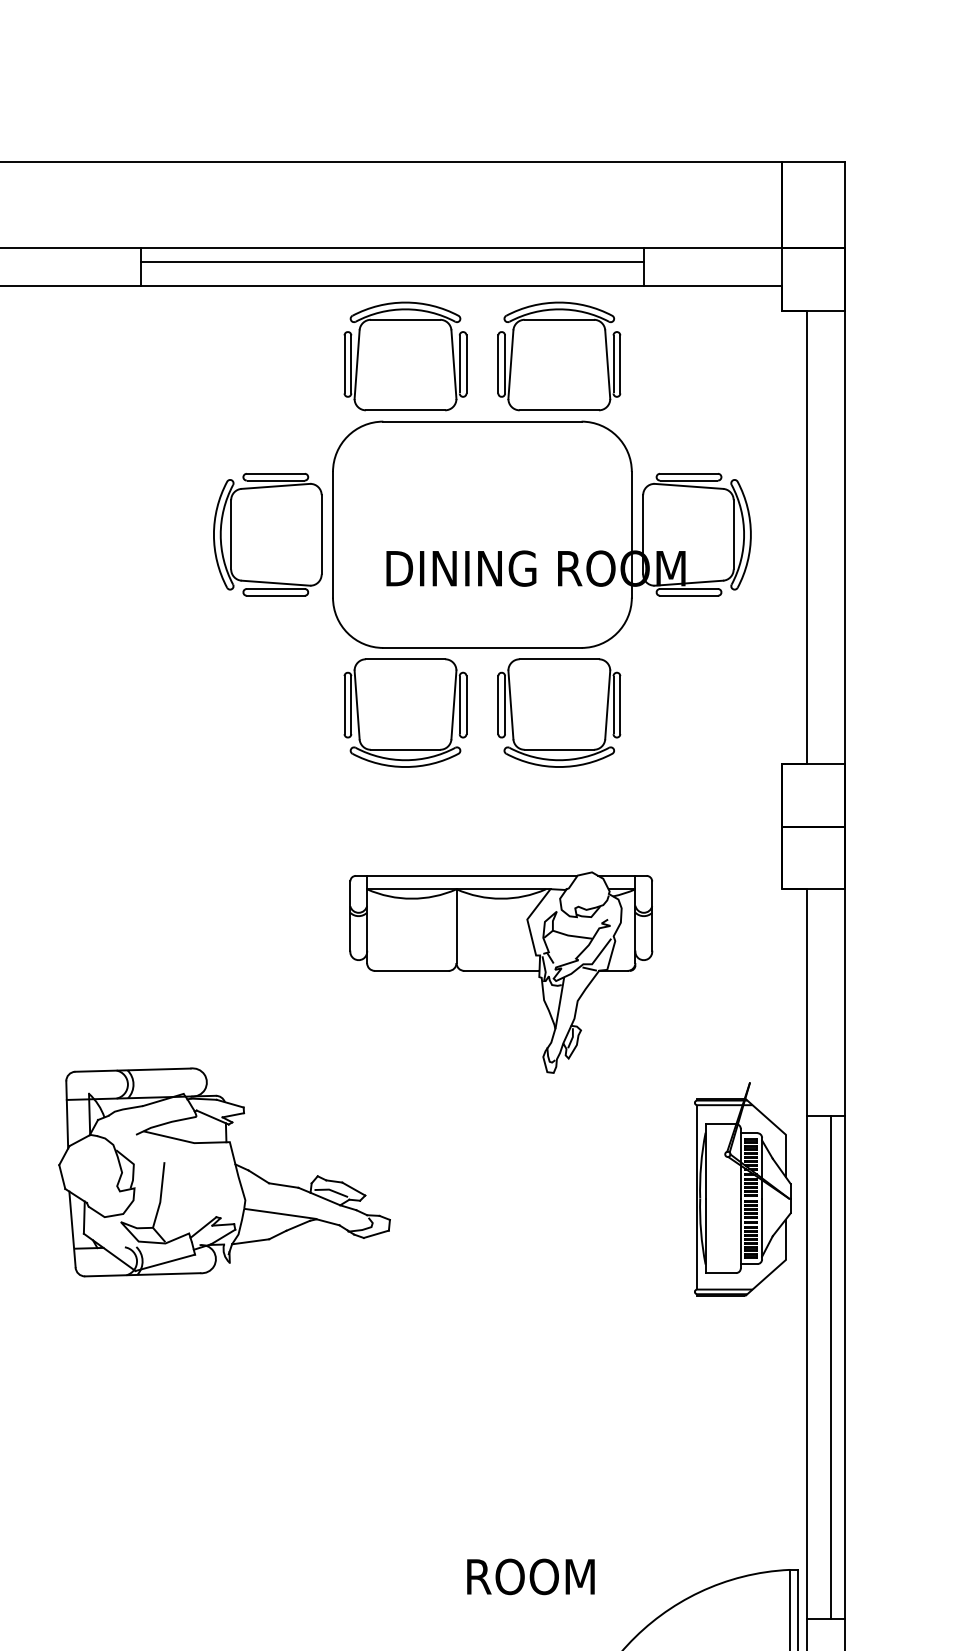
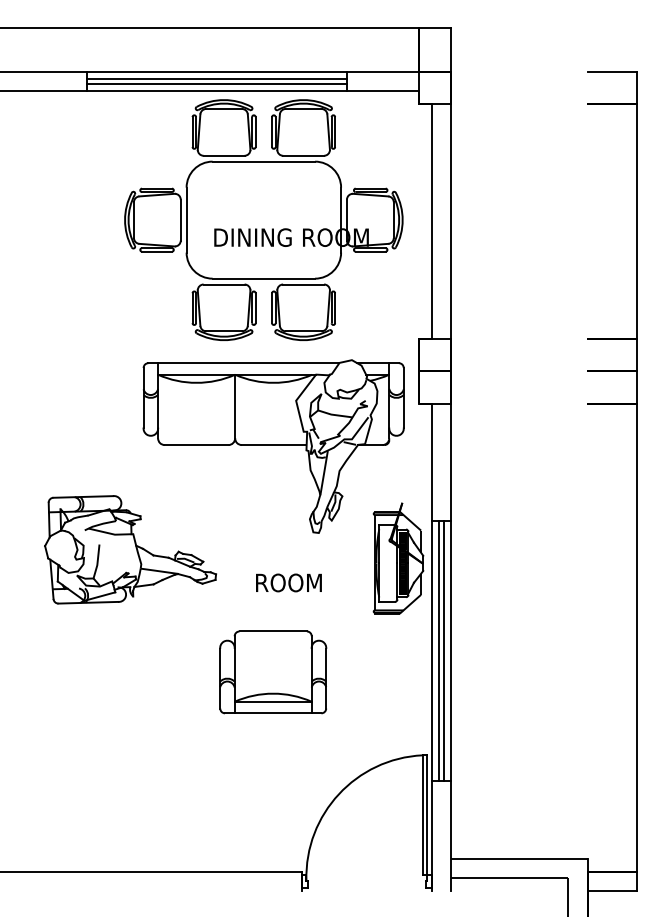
line: (392, 272) -> (217, 84), added
part: (501, 972) -> (273, 446), size x1.67
line: (822, 1367) -> (439, 650), added
part: (501, 1409) -> (273, 672), added
text: (530, 1576) -> (288, 582), moved

